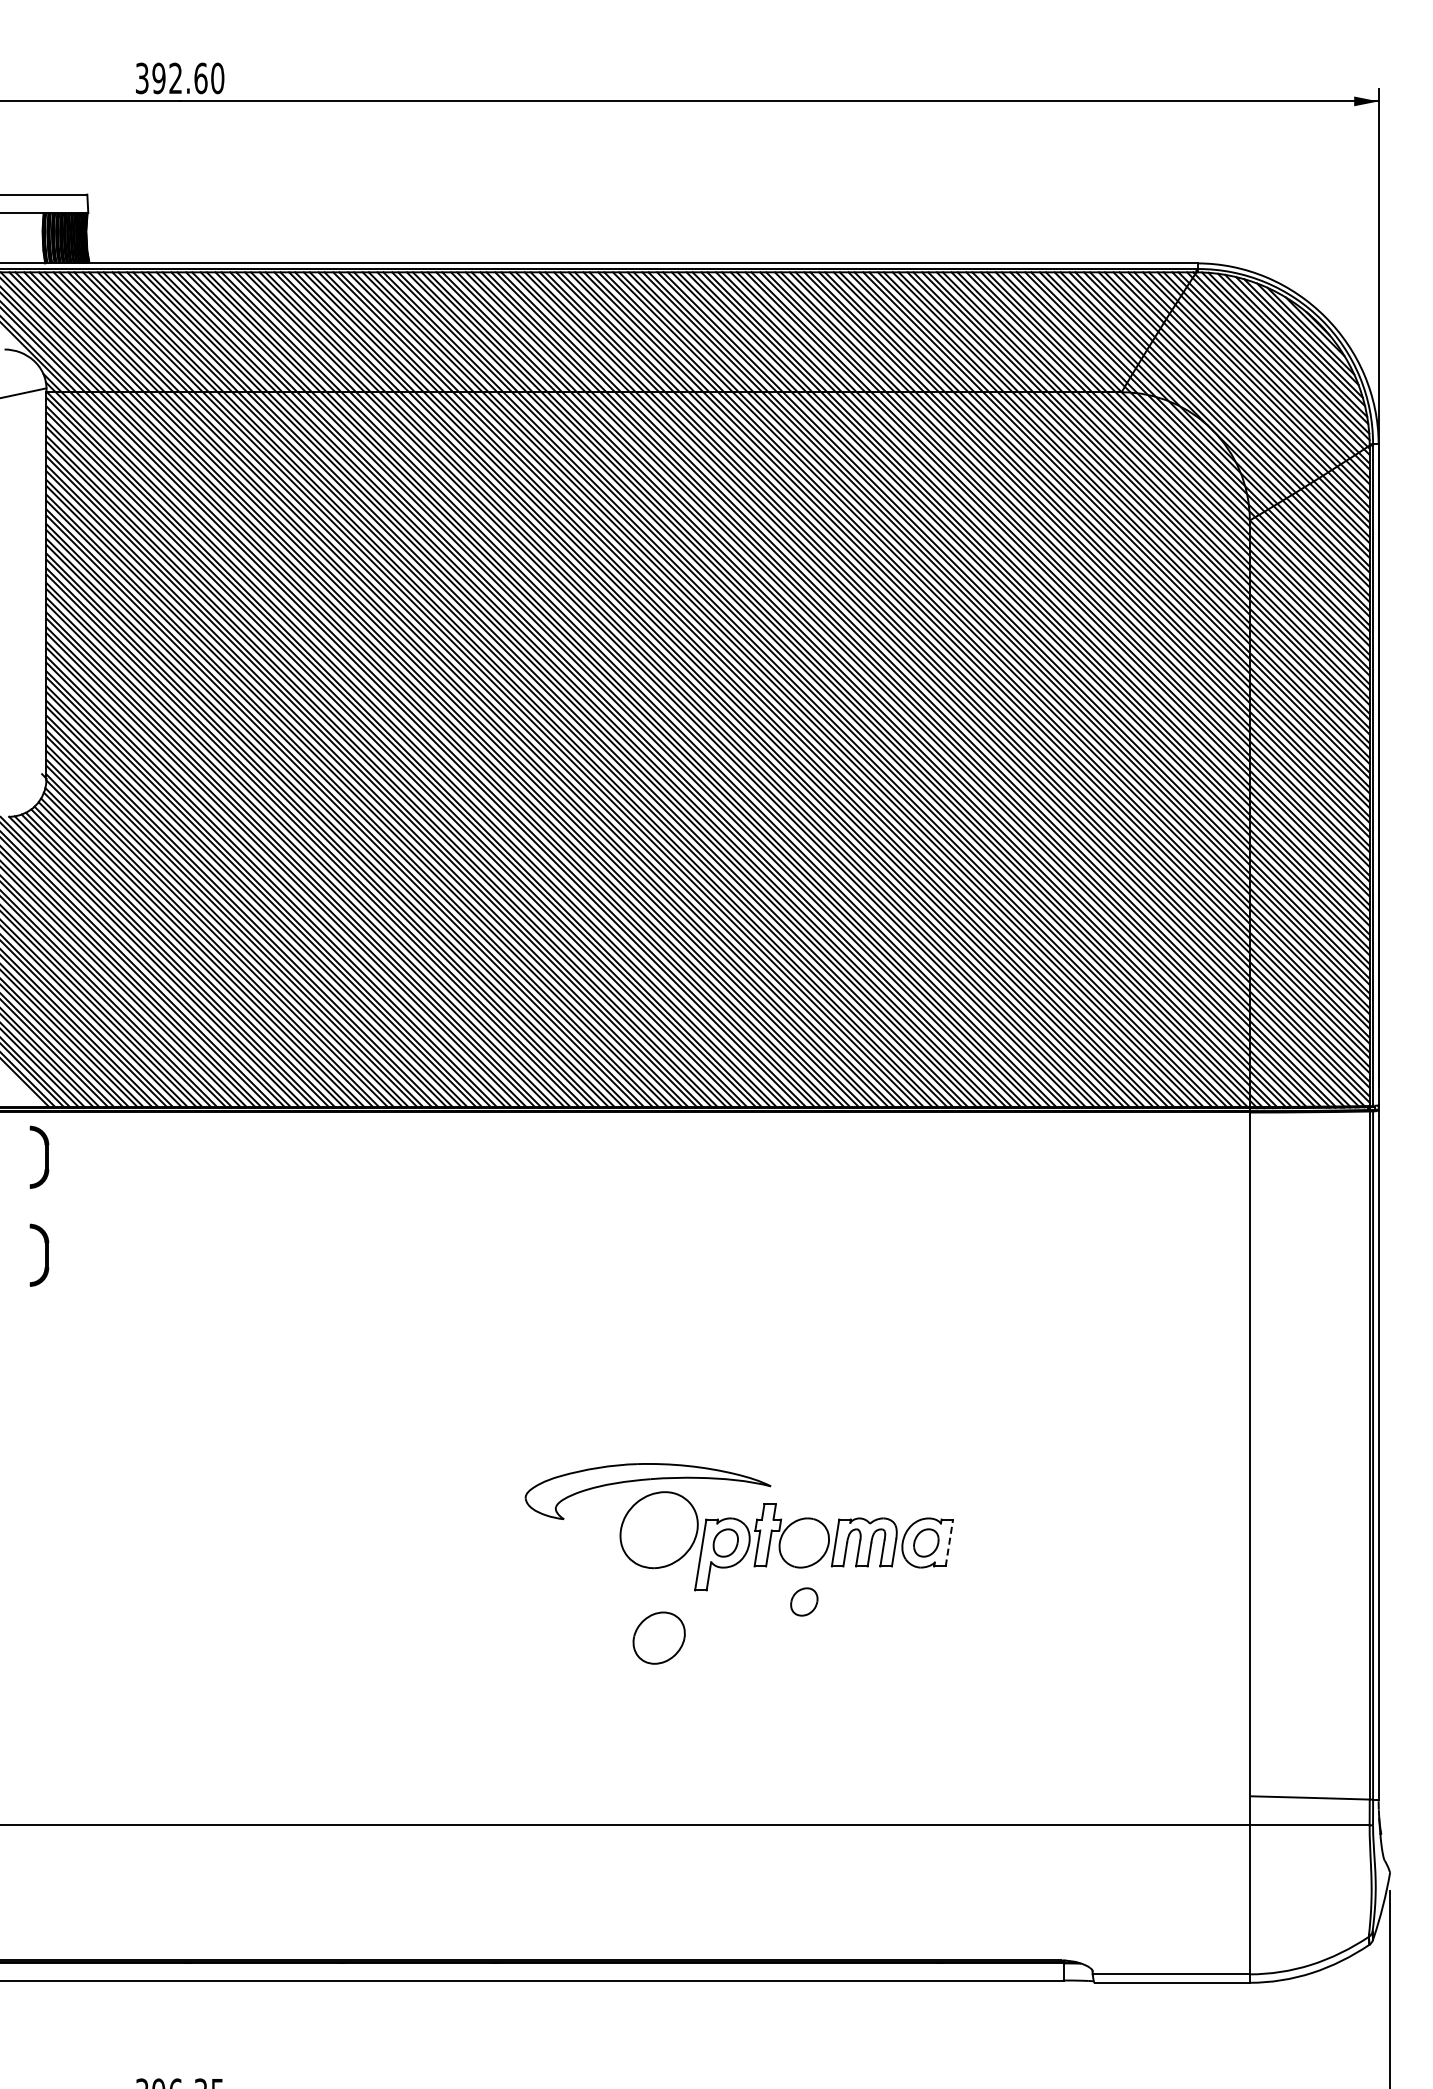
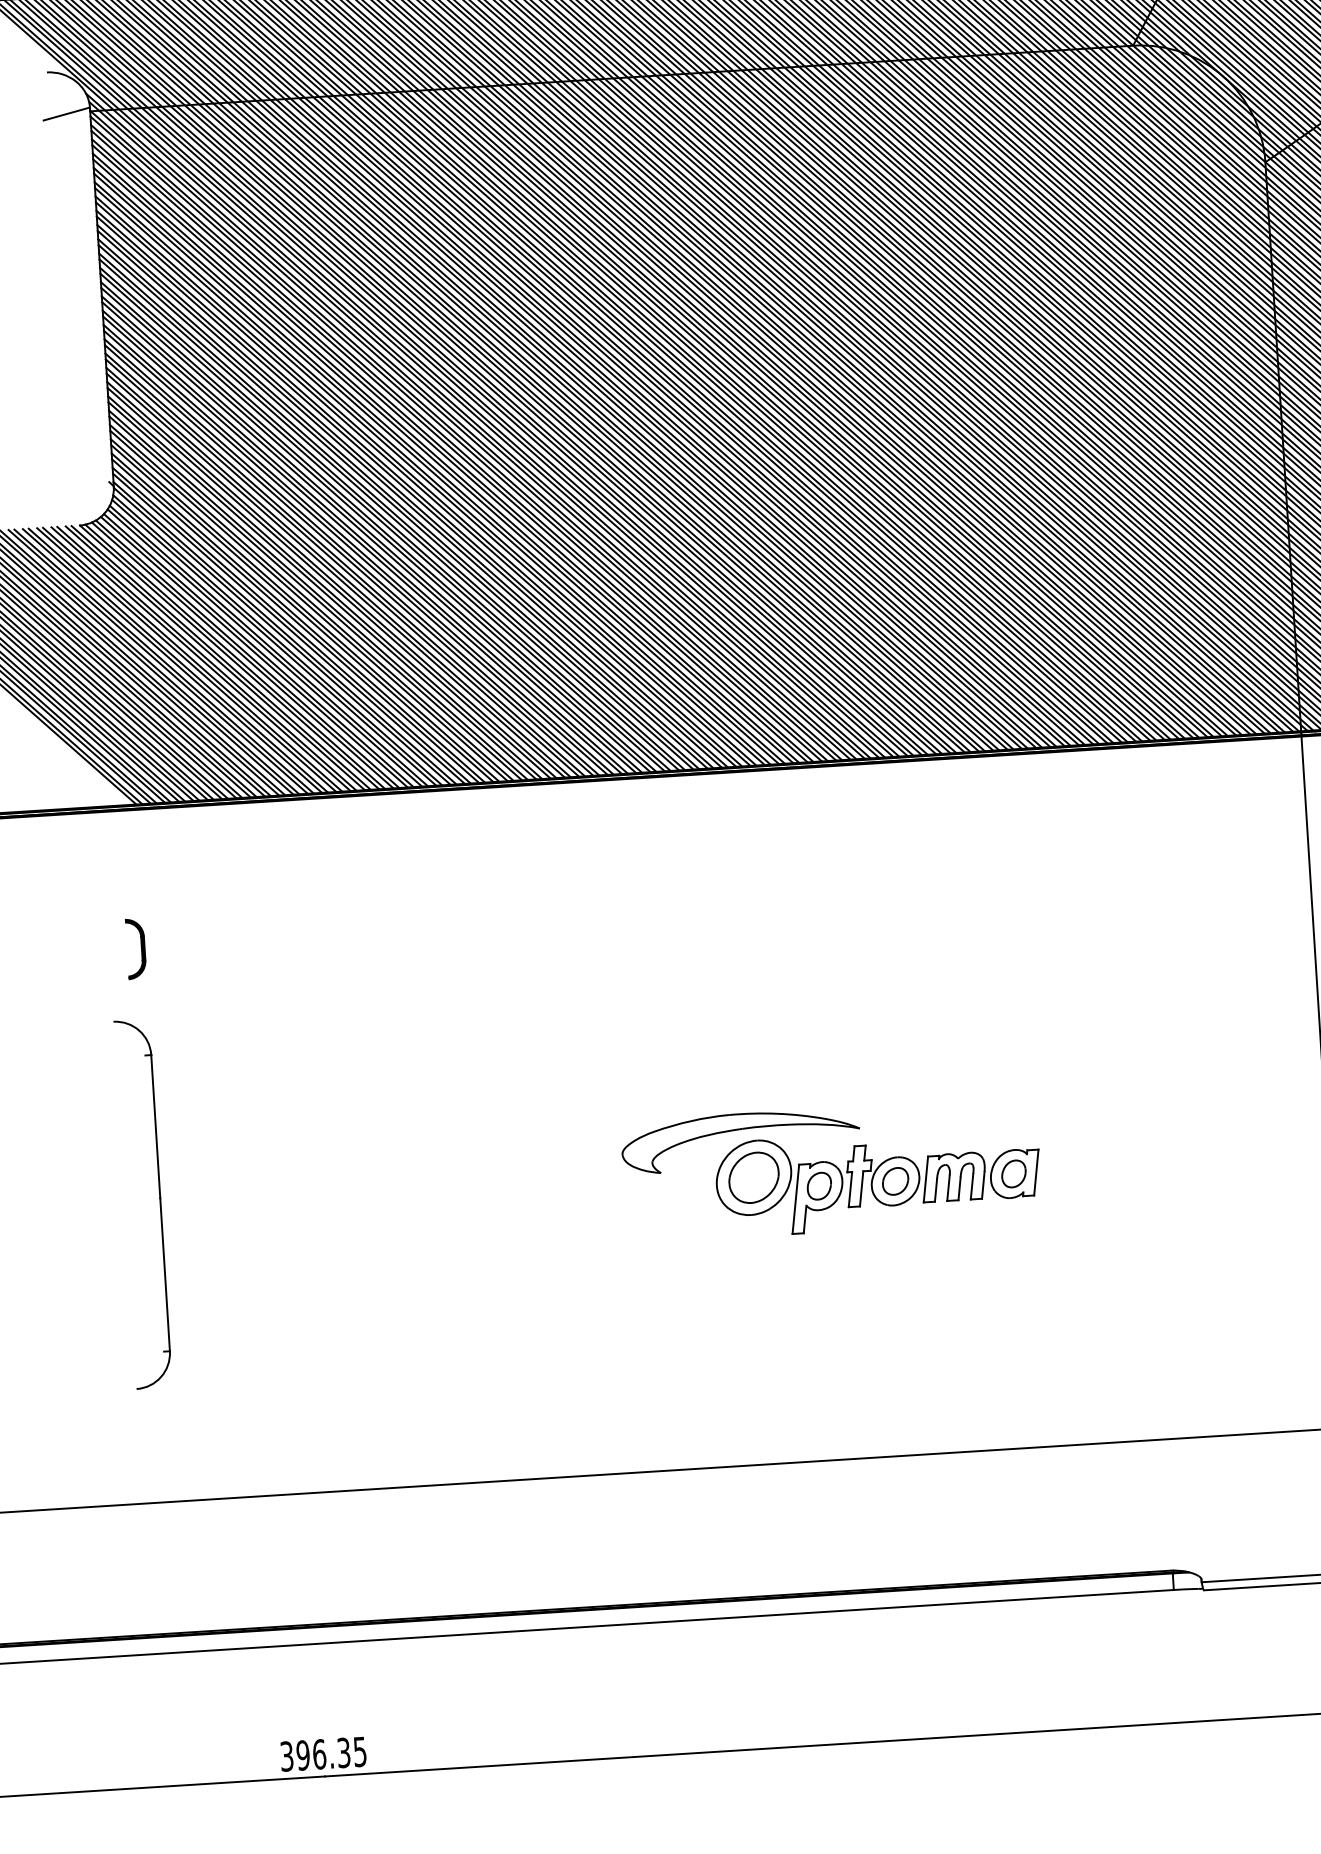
part: (39, 1156) -> (130, 853), removed
part: (47, 1517) -> (159, 1202), added
line: (949, 1543) -> (1036, 1173), dashed -> solid
part: (804, 1601) -> (895, 1180), moved
part: (658, 1637) -> (753, 1177), moved

